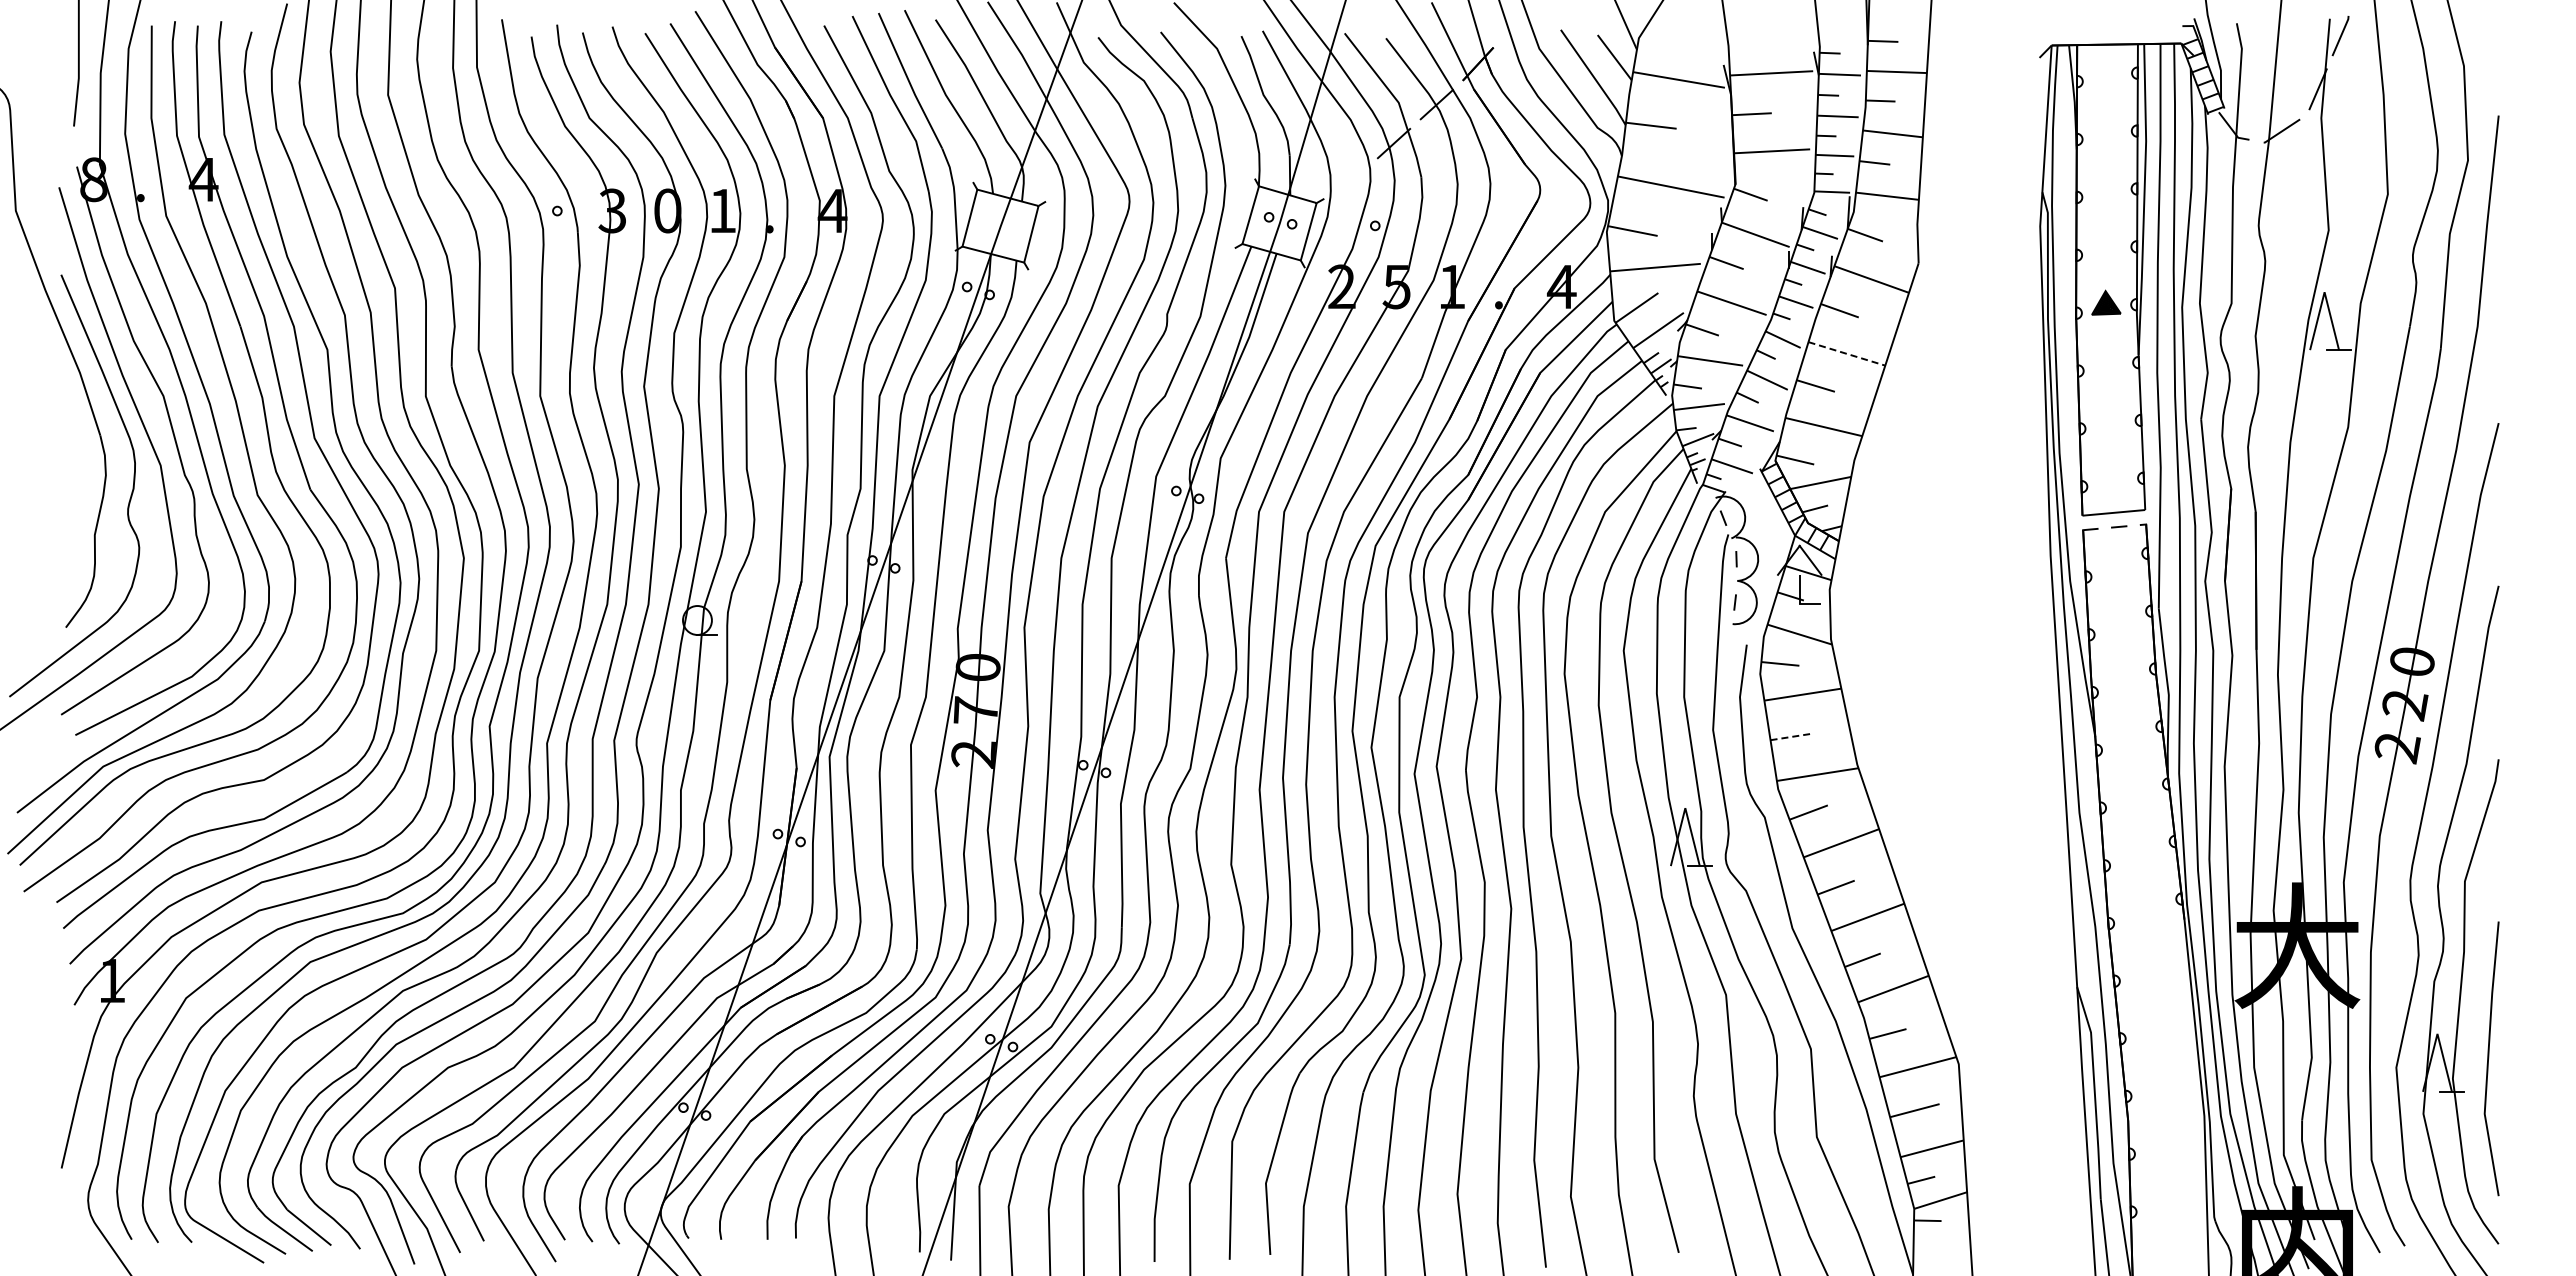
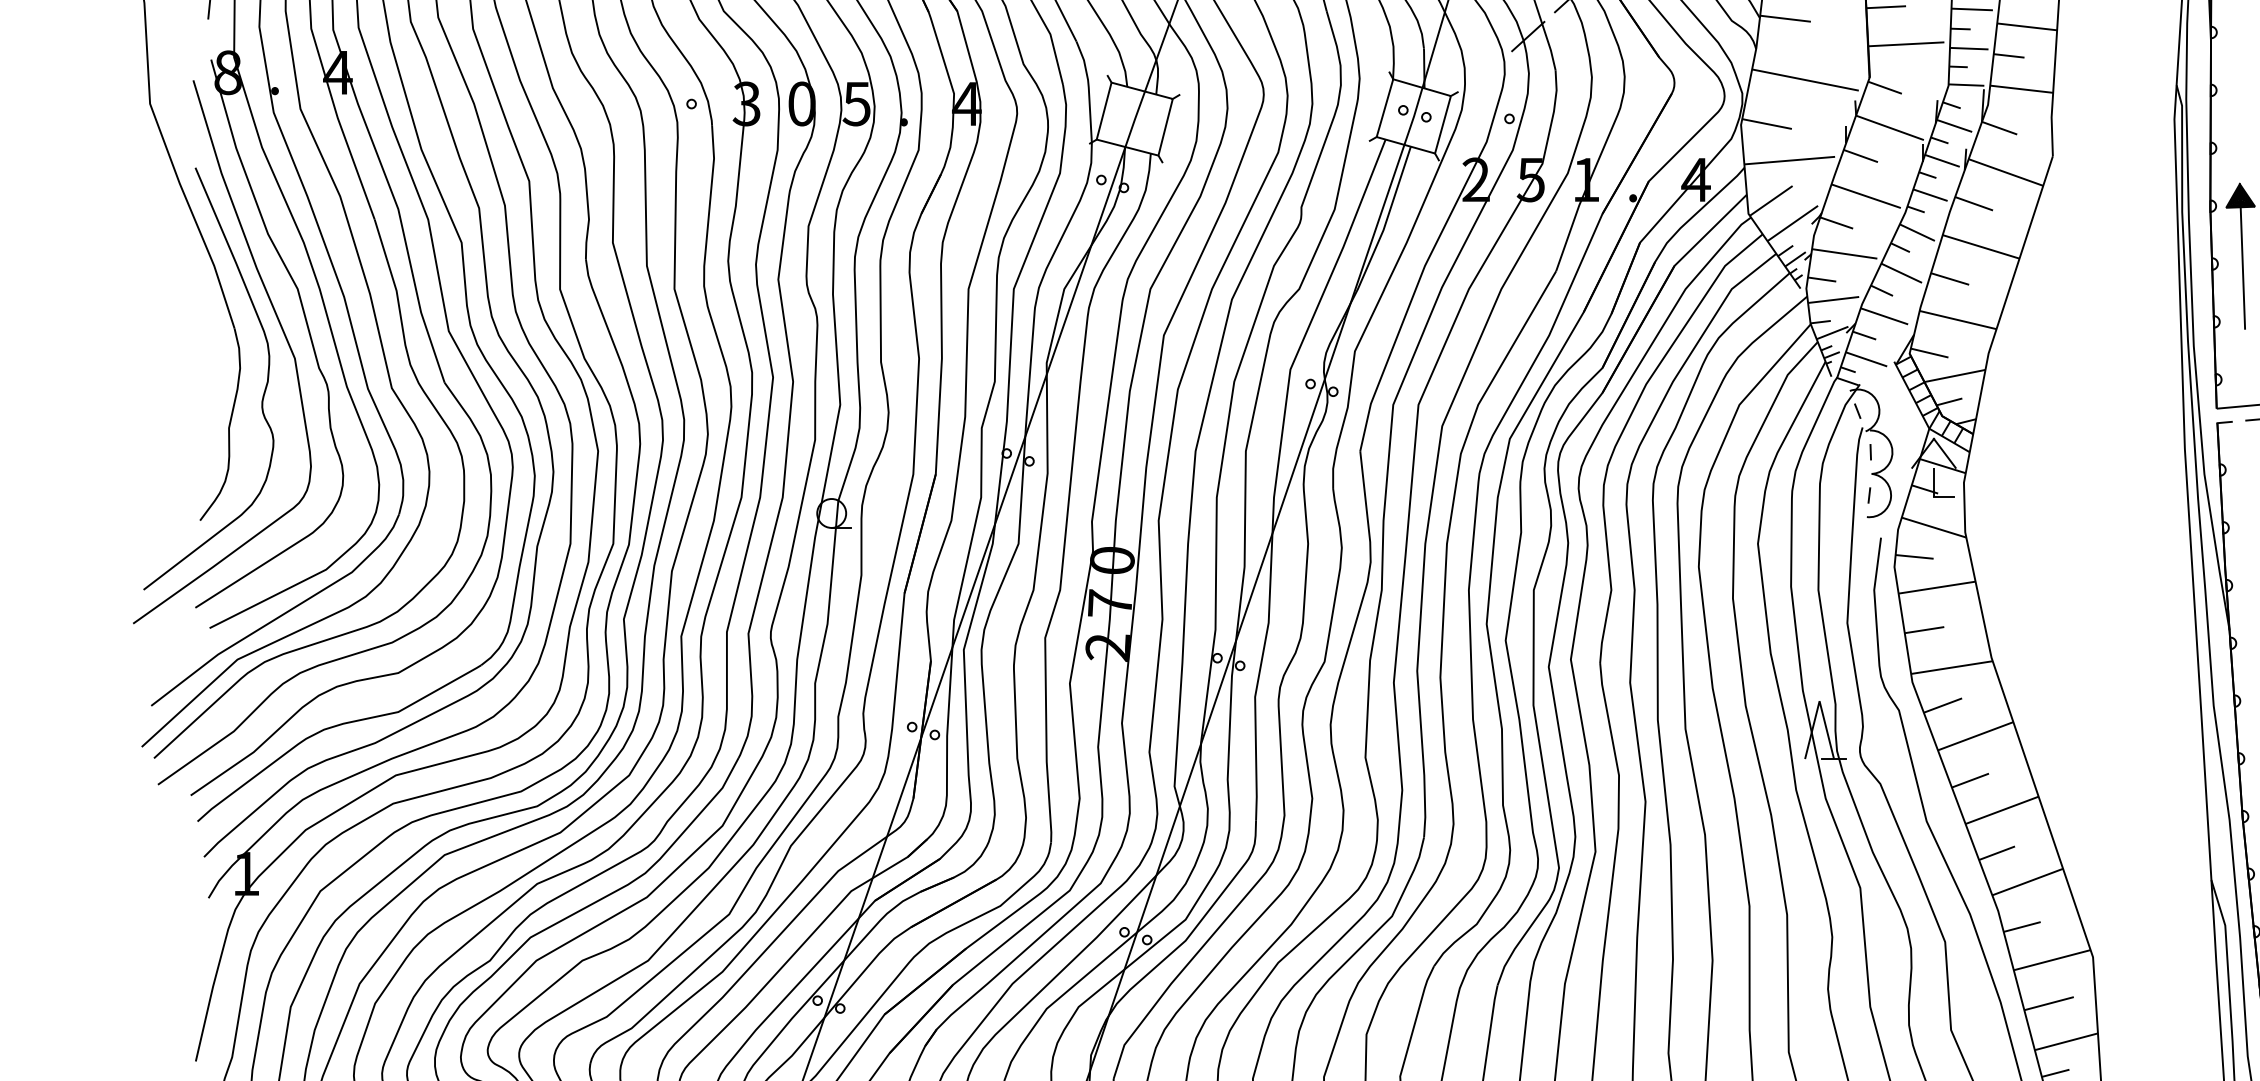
text: (722, 211) -> (856, 104), 1 -> 5
line: (1847, 354) -> (1981, 247), dashed -> solid
line: (2107, 363) -> (2241, 256), added
line: (1790, 737) -> (1924, 630), dashed -> solid

